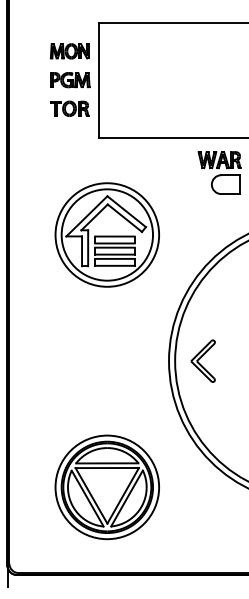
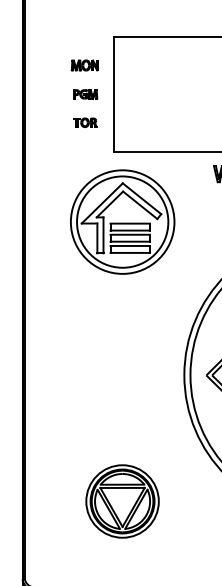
part: (69, 51) -> (84, 65), size x0.7
part: (70, 80) -> (85, 94), size x0.6
part: (69, 108) -> (84, 122), size x0.6
part: (106, 234) -> (121, 221), moved
part: (106, 487) -> (121, 501), size x0.7

